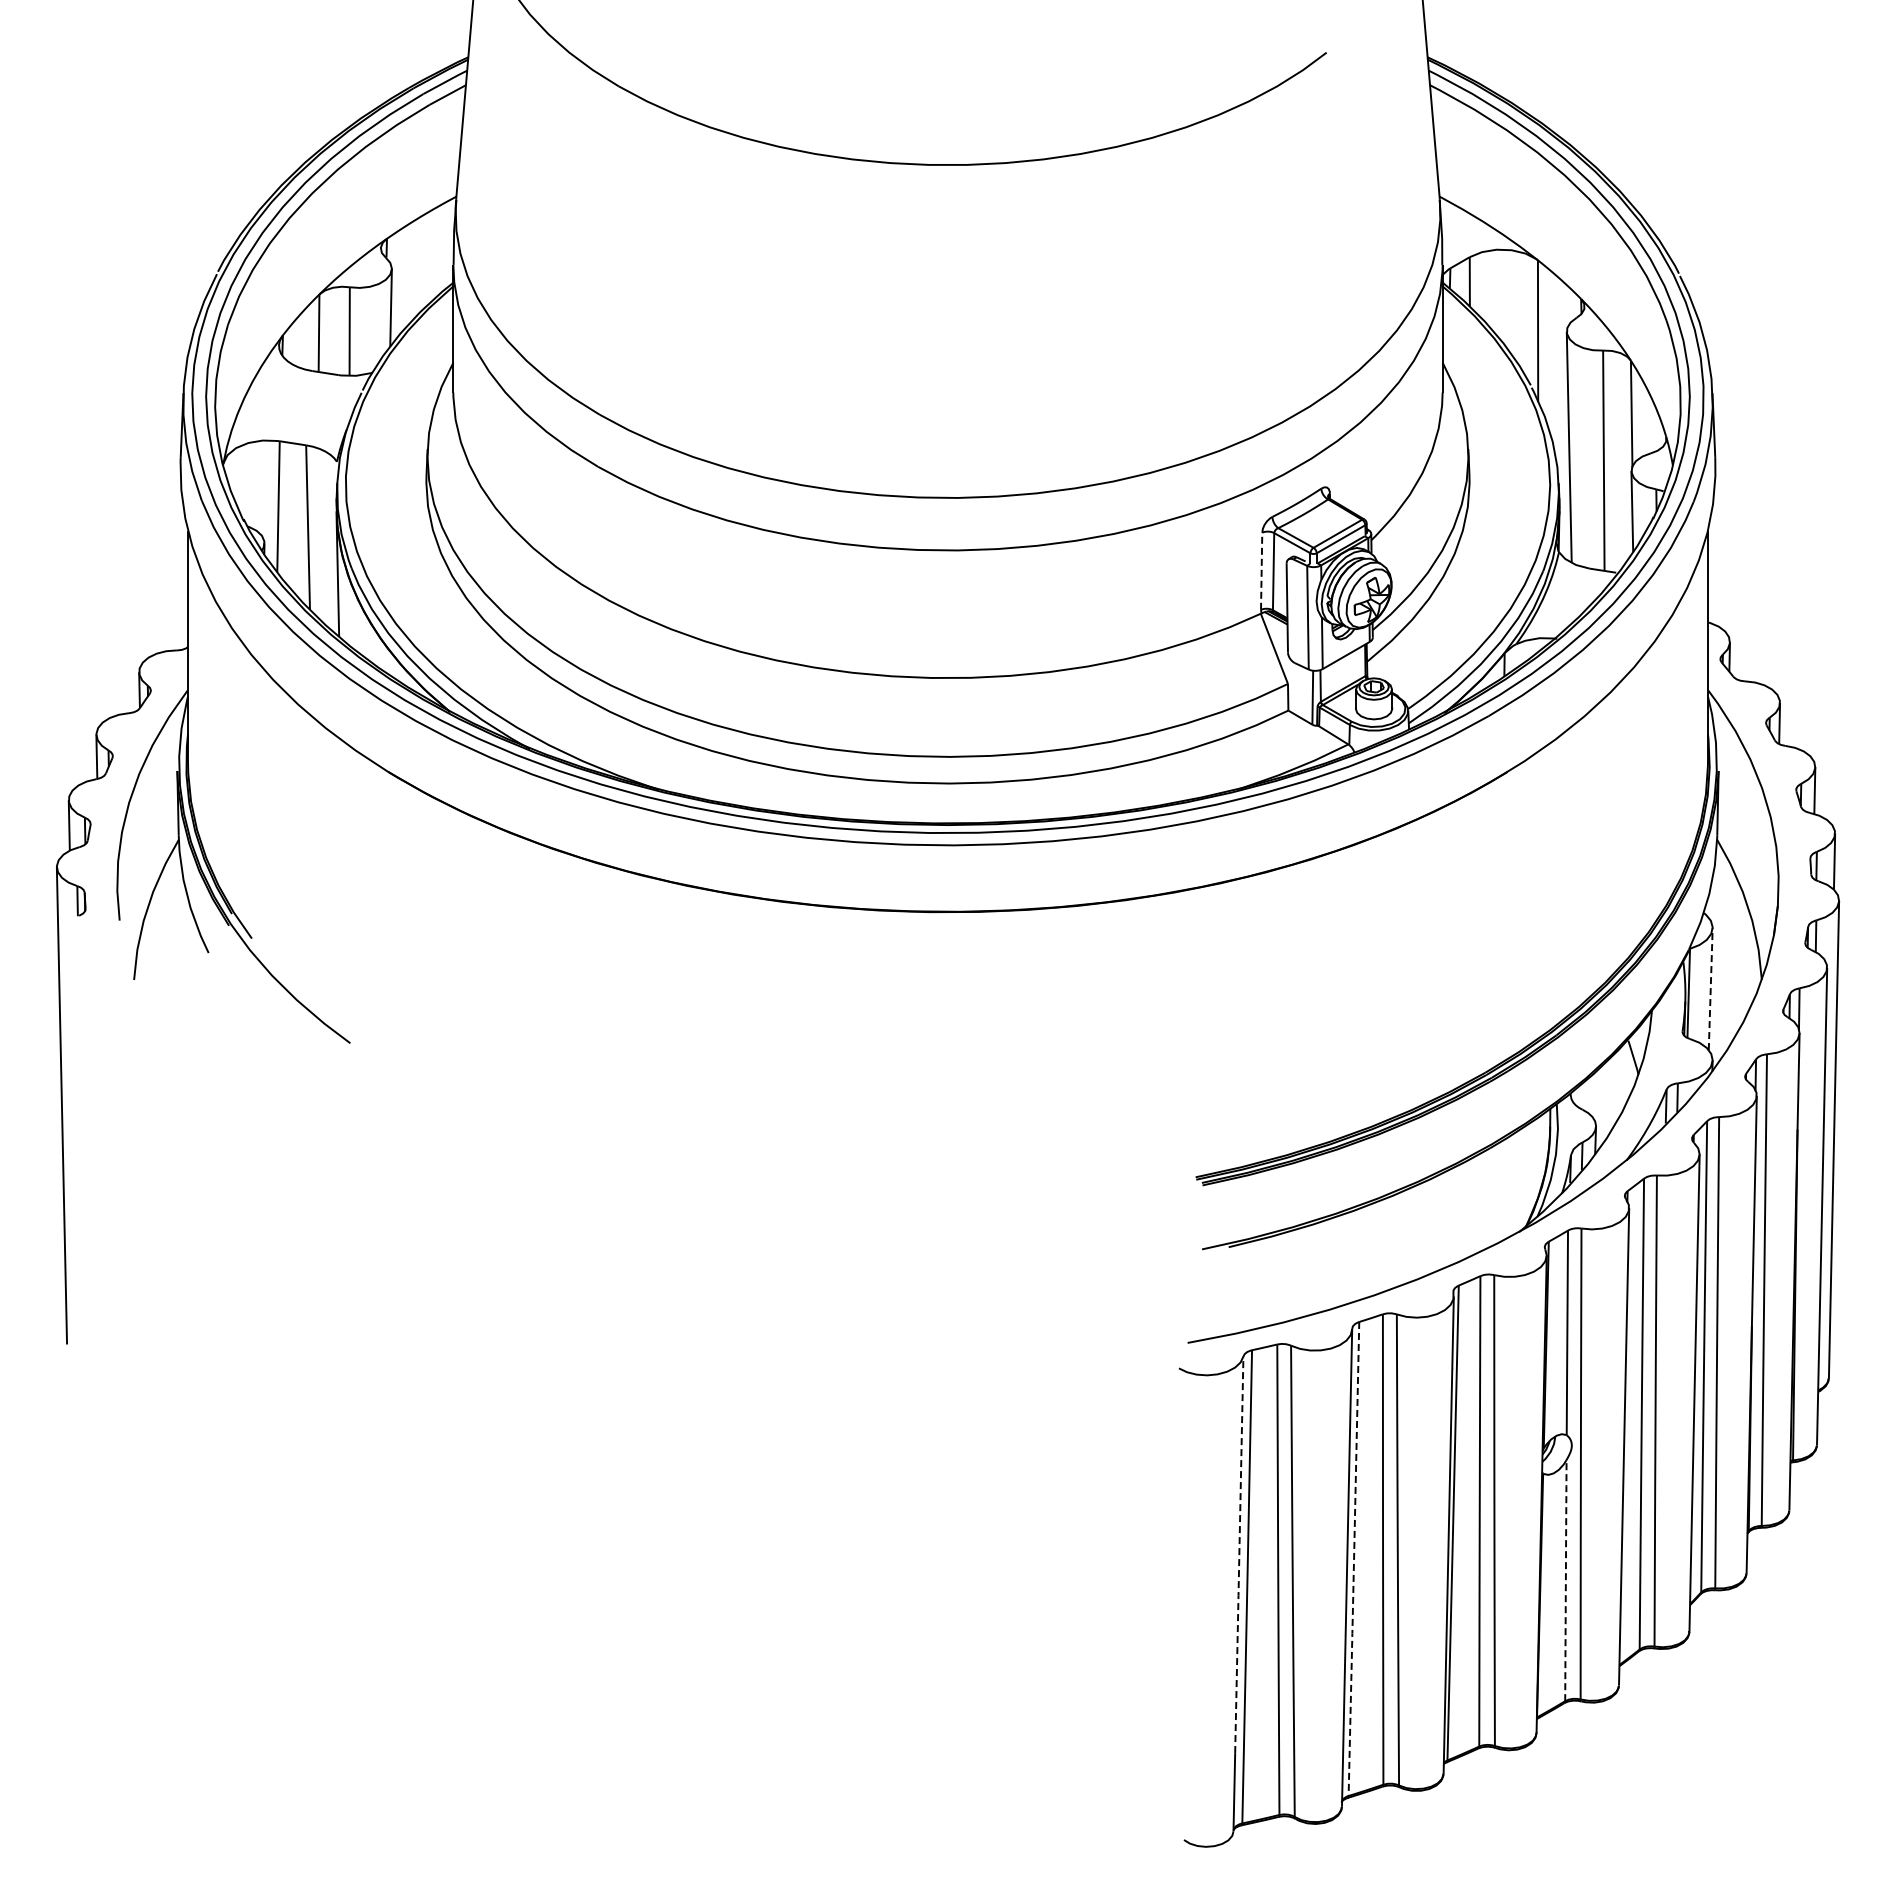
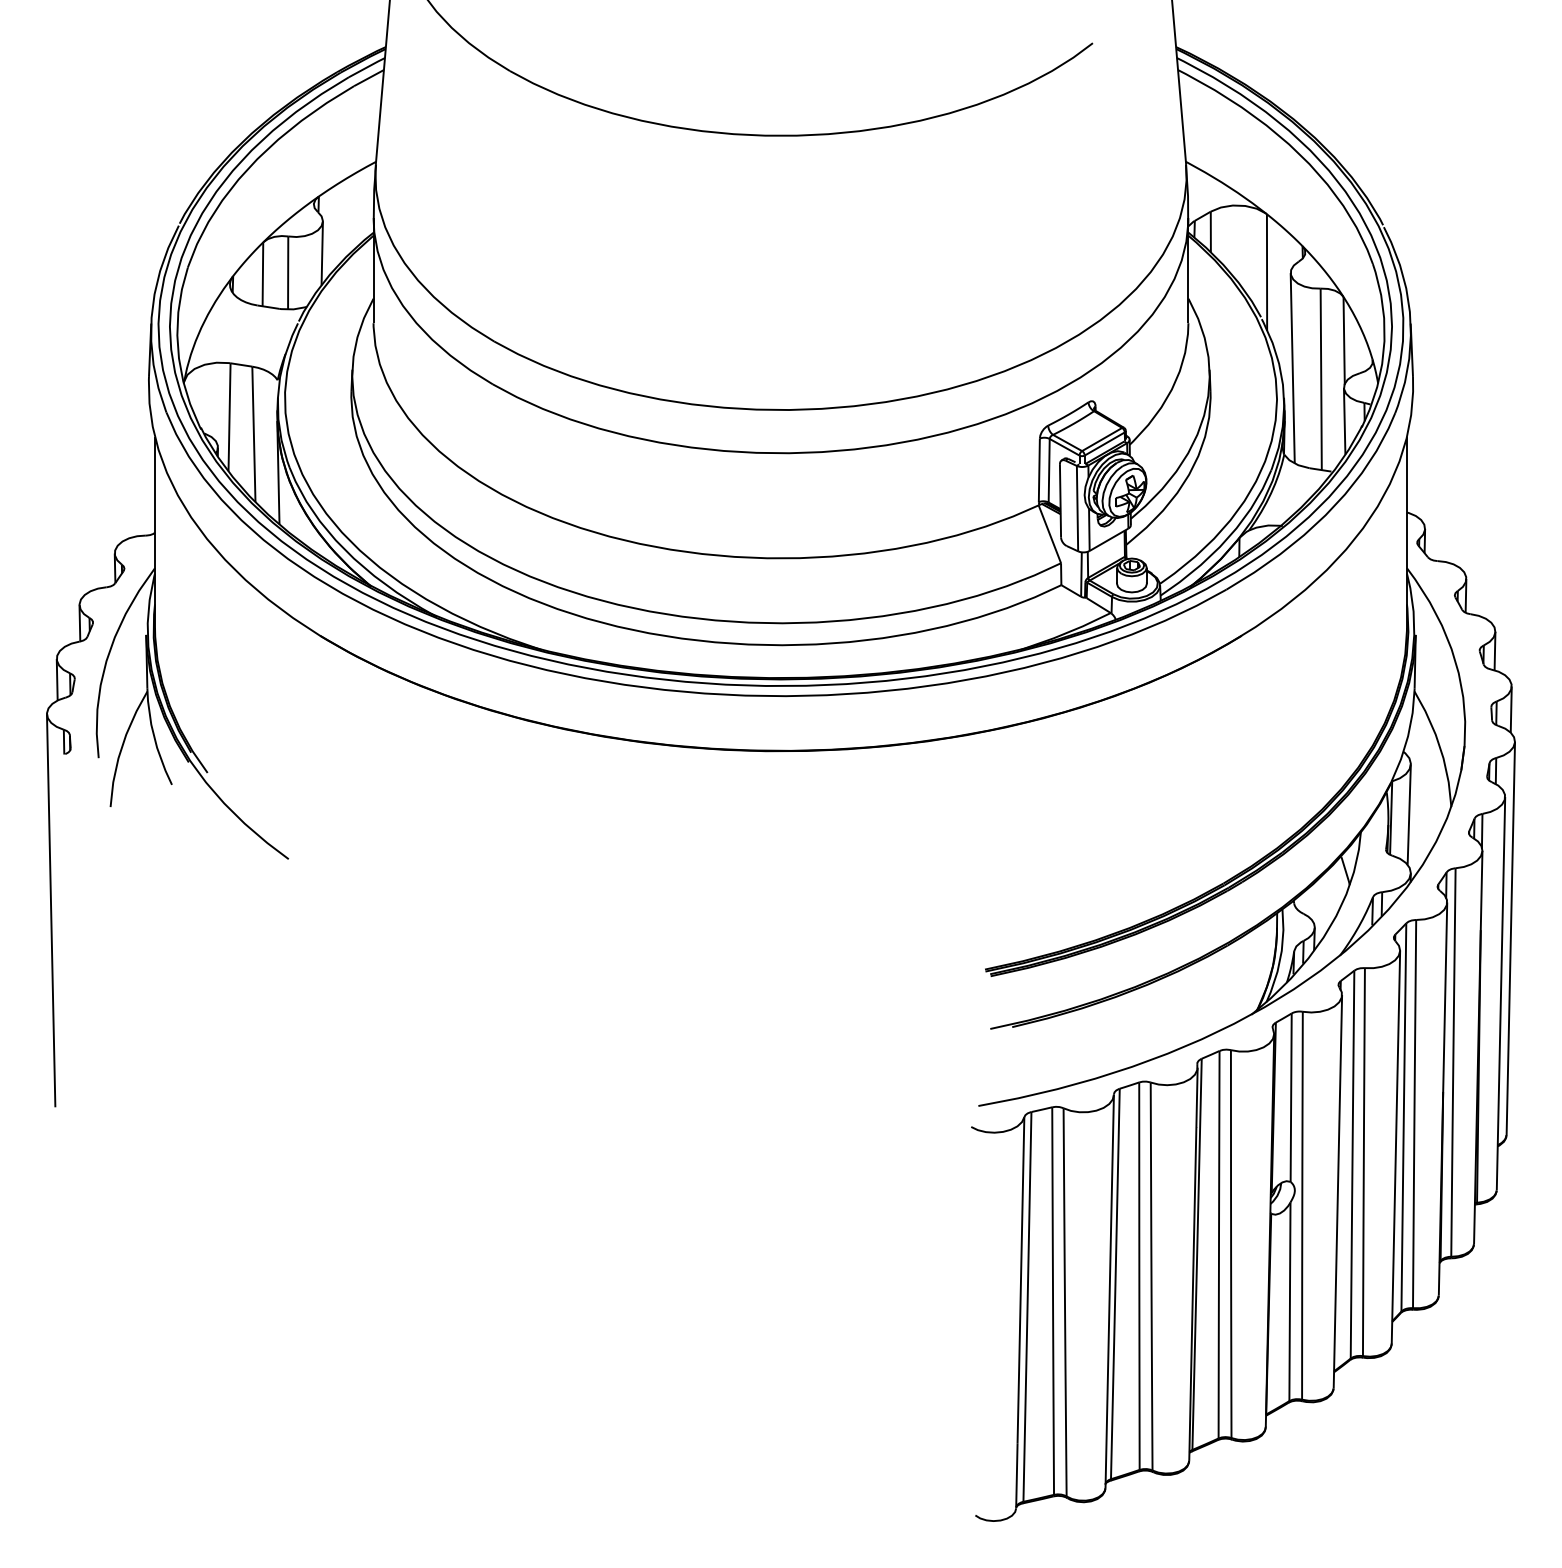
line: (1261, 571) -> (1039, 470), dashed -> solid
line: (1710, 989) -> (1409, 814), dashed -> solid
line: (1239, 1555) -> (1021, 1281), dashed -> solid
line: (1354, 1560) -> (1115, 1285), dashed -> solid
line: (1565, 1578) -> (1289, 1300), dashed -> solid

